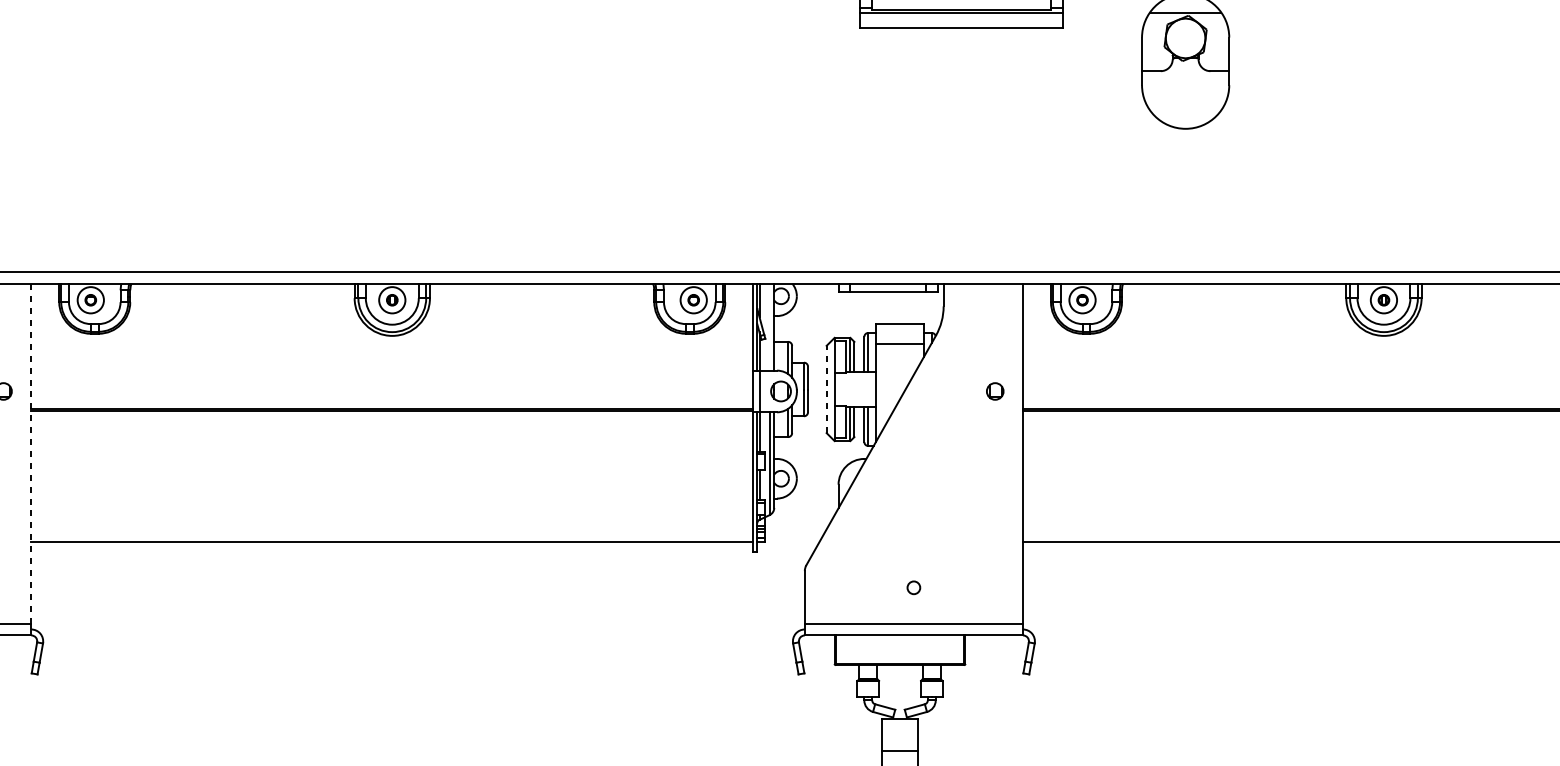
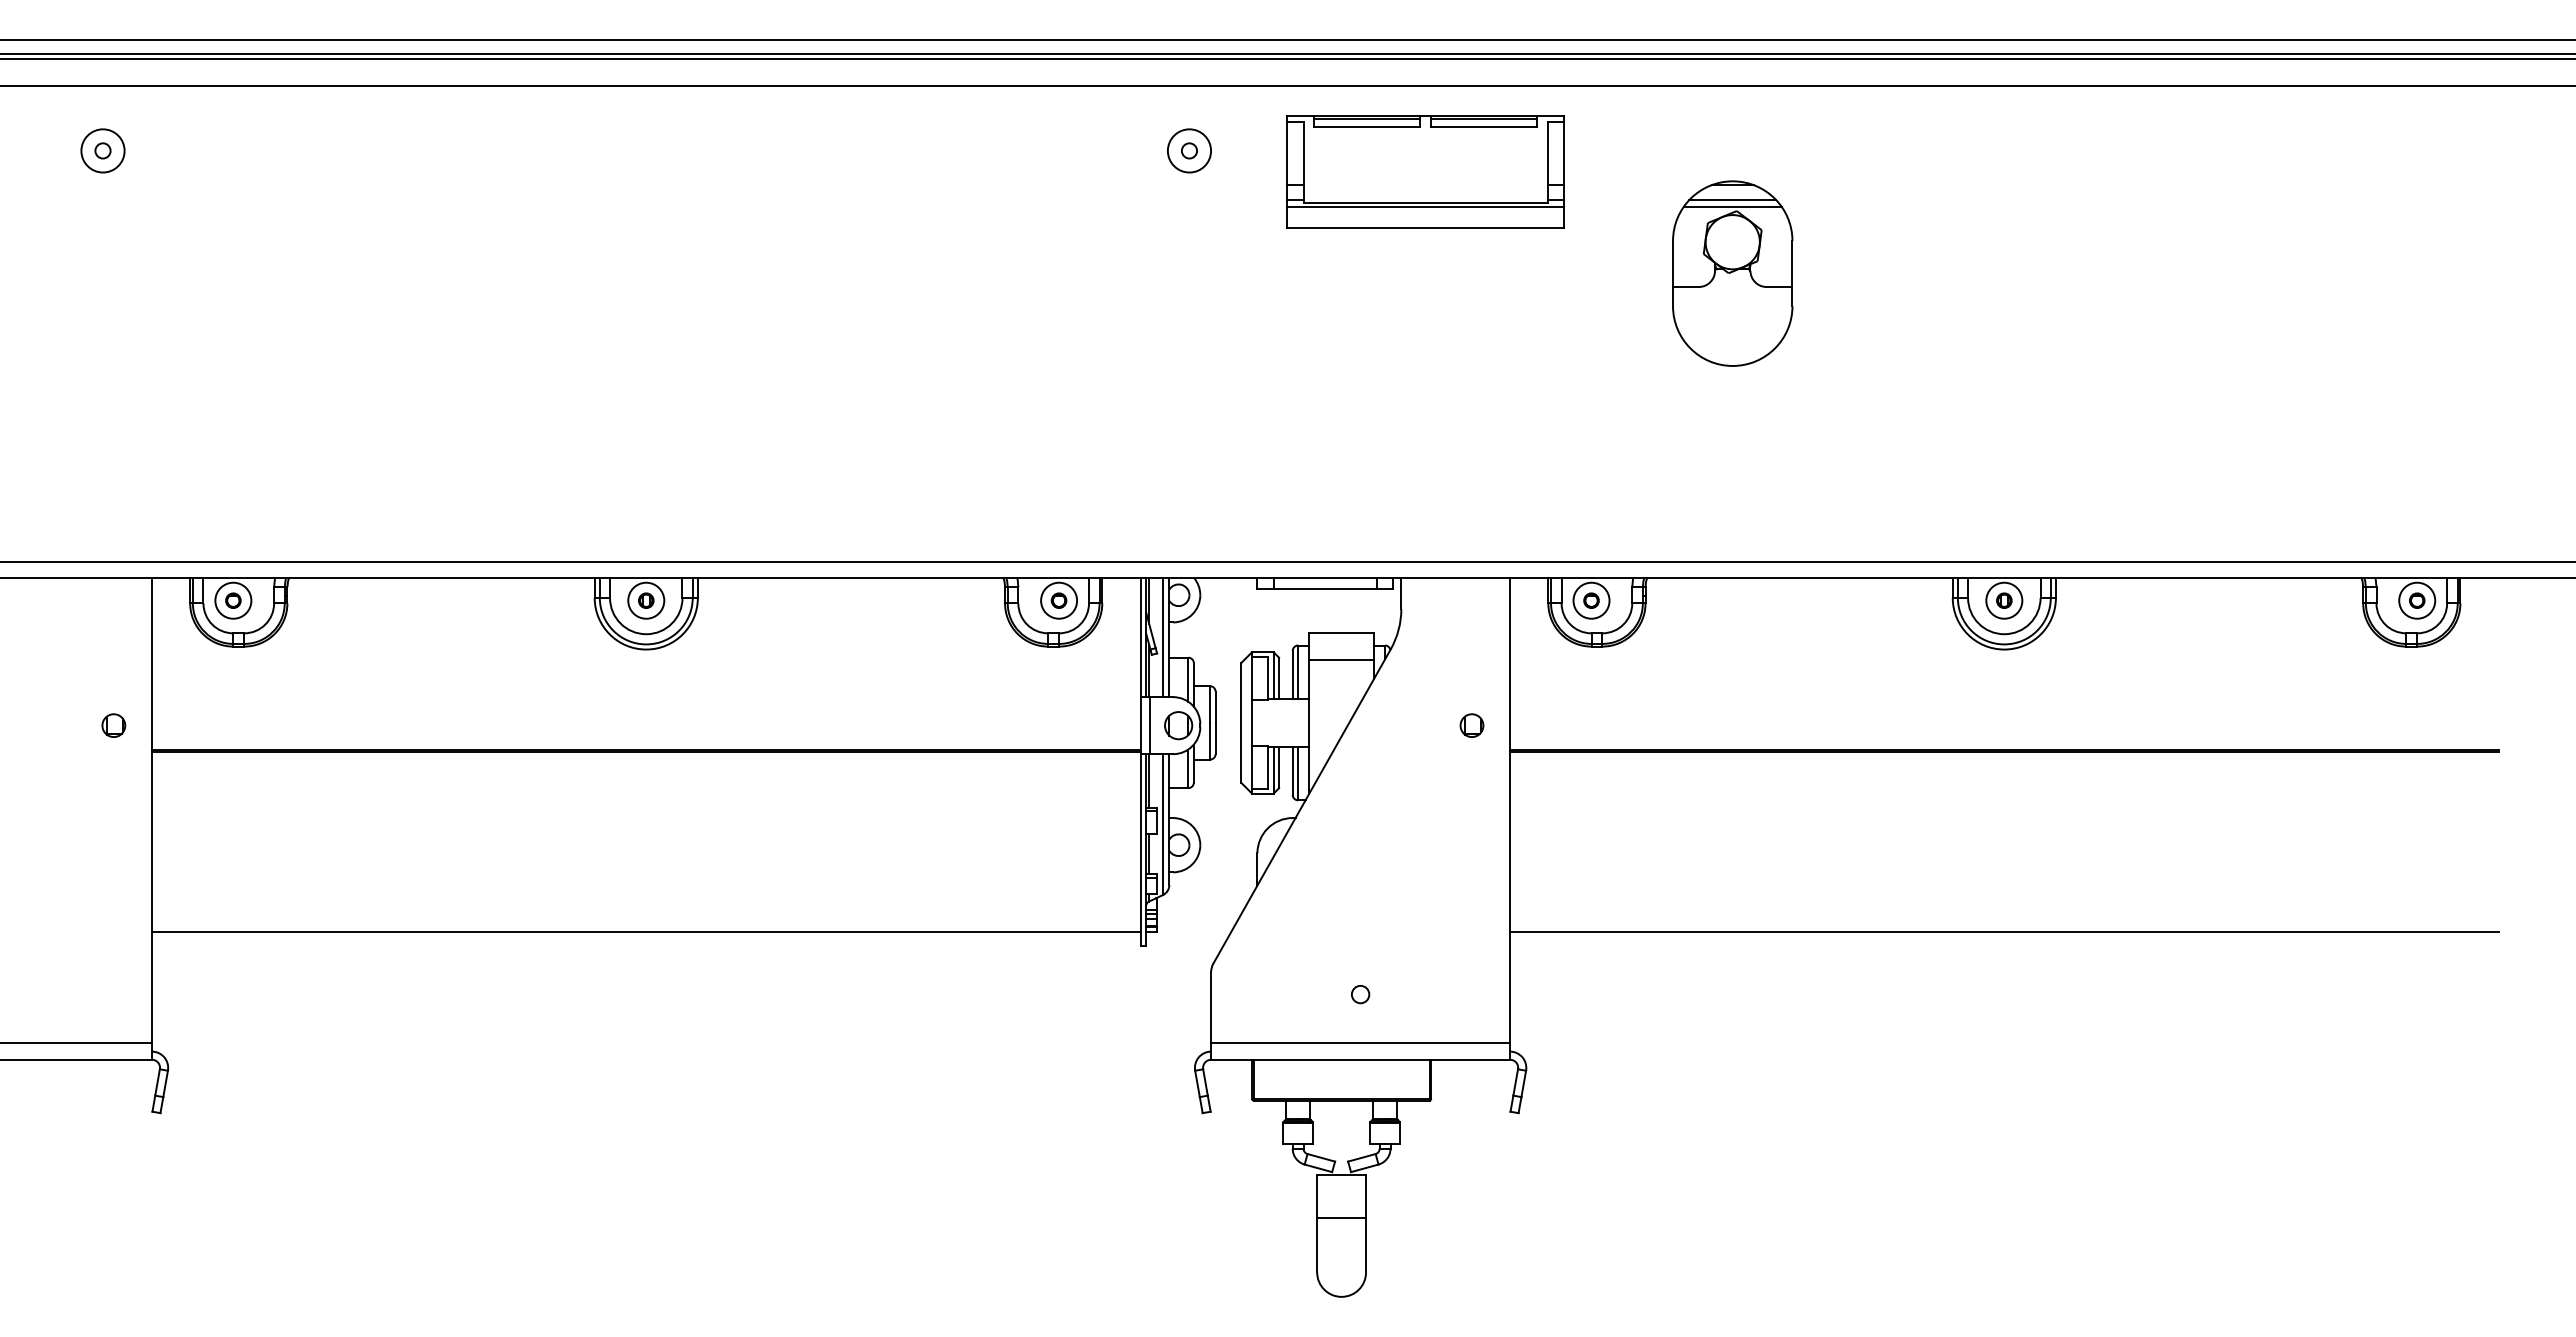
line: (1185, 8) -> (1732, 200), added
line: (769, 327) -> (1163, 637), added
line: (826, 389) -> (1241, 722), dashed -> solid
line: (31, 453) -> (151, 810), dashed -> solid

